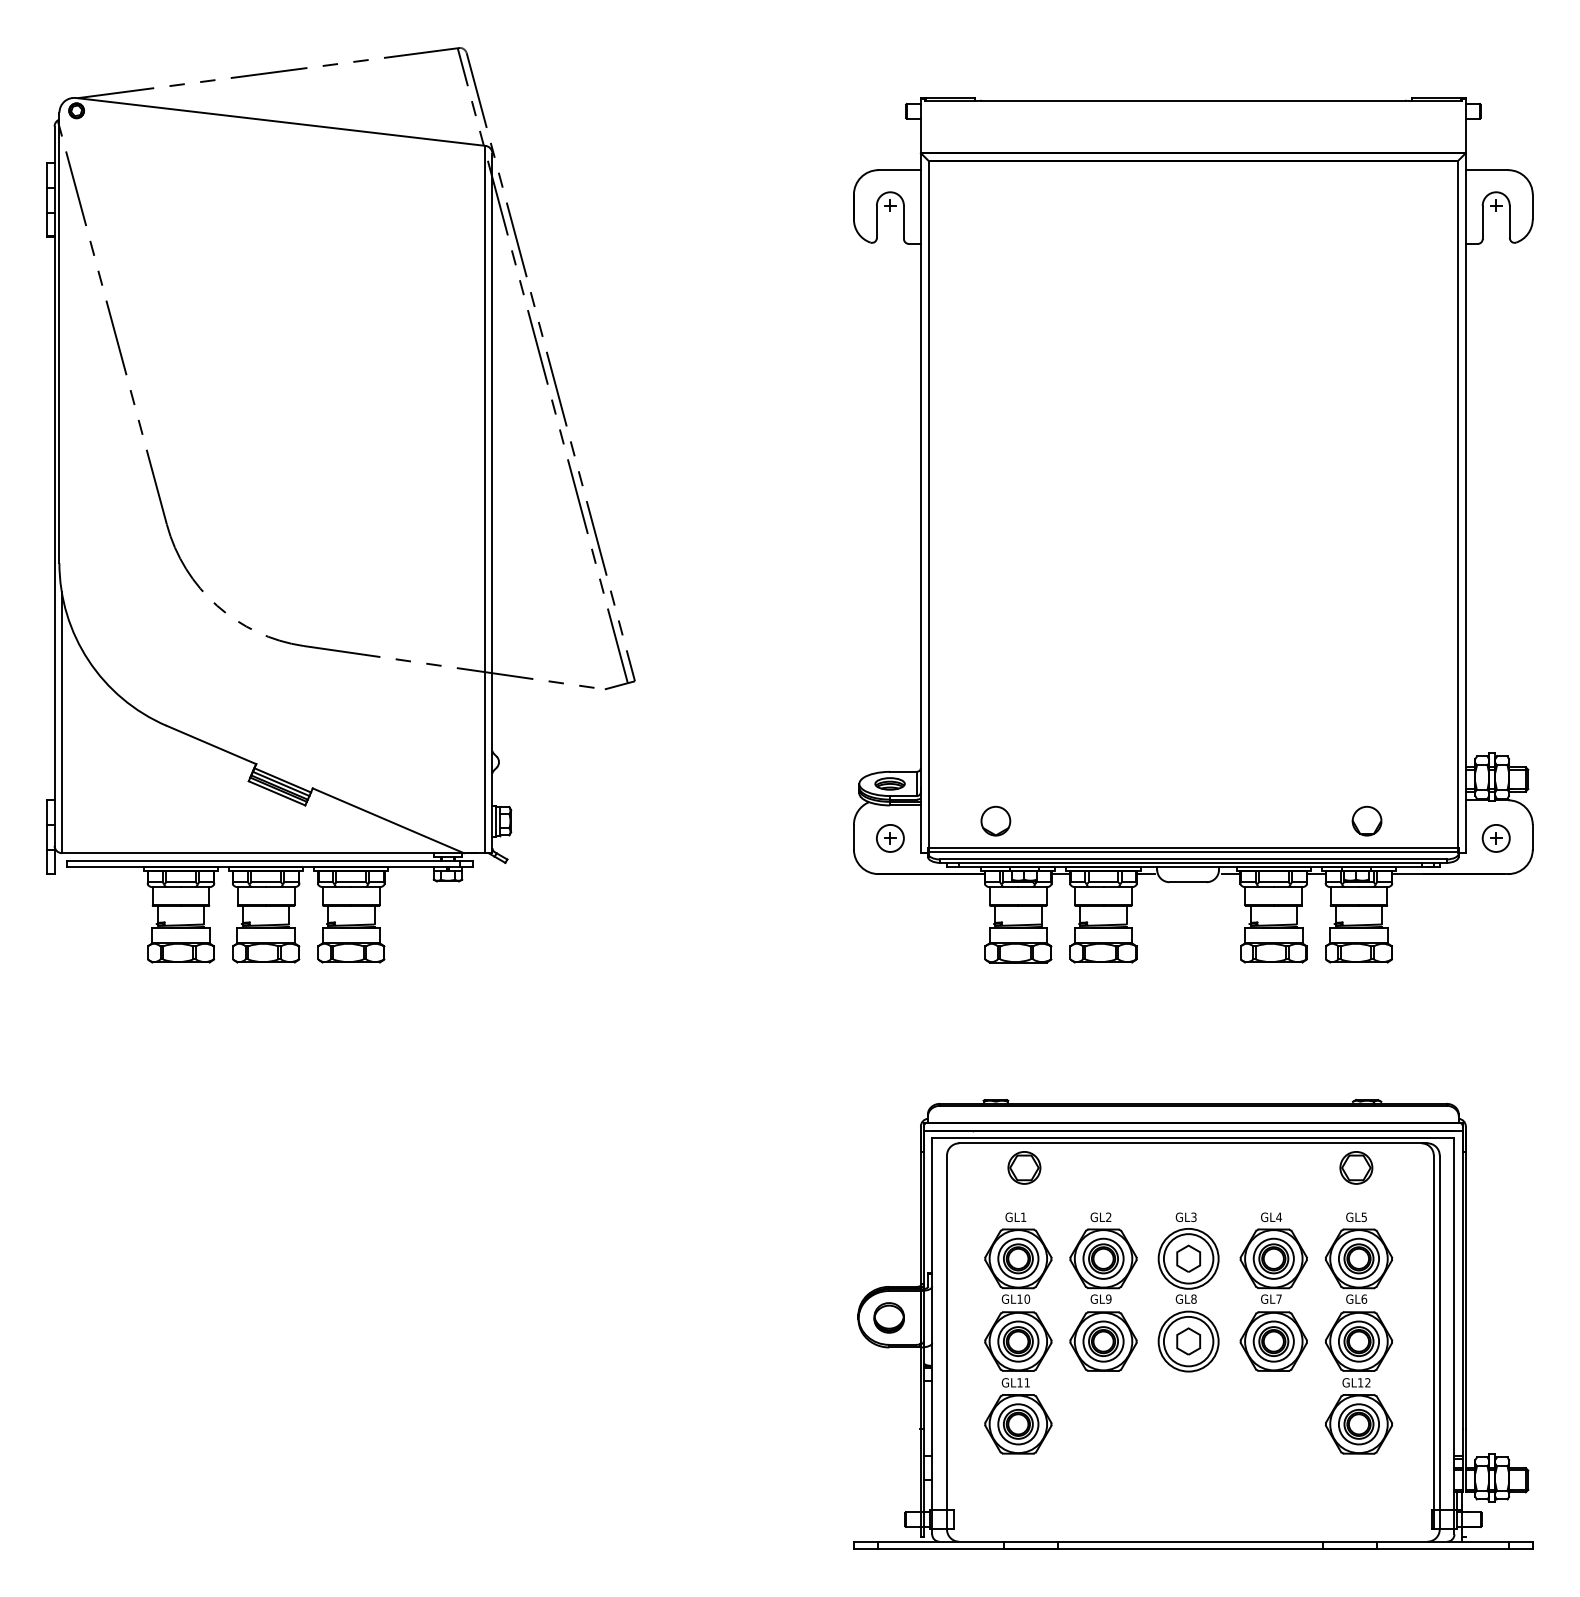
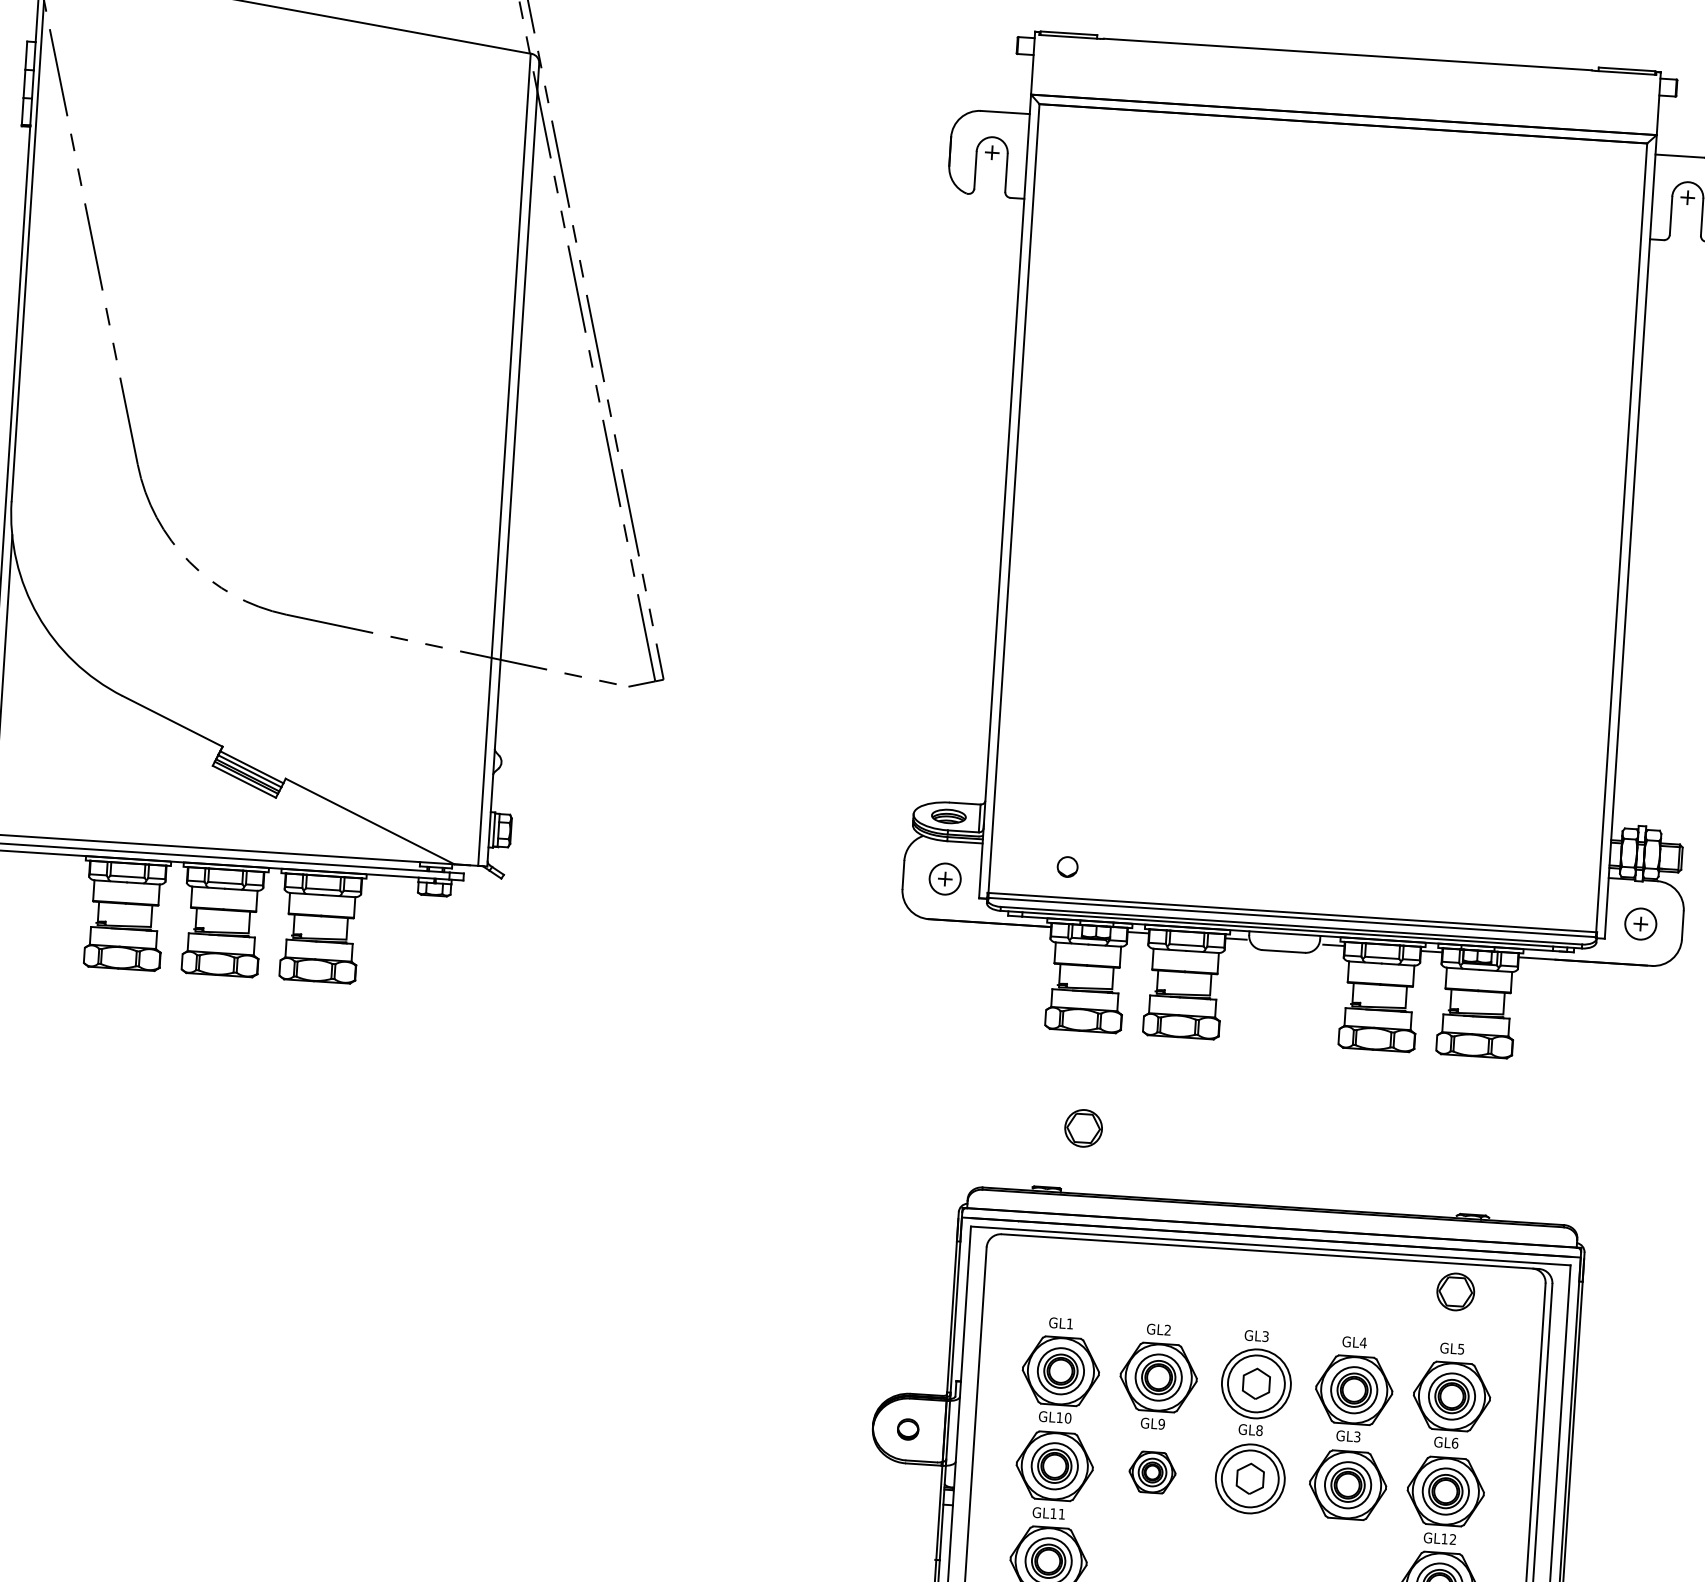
part: (995, 820) -> (1067, 866), size x0.6
part: (1366, 820) -> (1493, 893), removed
part: (1024, 1167) -> (1083, 1127), moved
text: (1278, 1298) -> (1356, 1436), GL7 -> GL3
part: (888, 1317) -> (907, 1428), size x0.6
part: (1103, 1341) -> (1152, 1472), size x0.6

